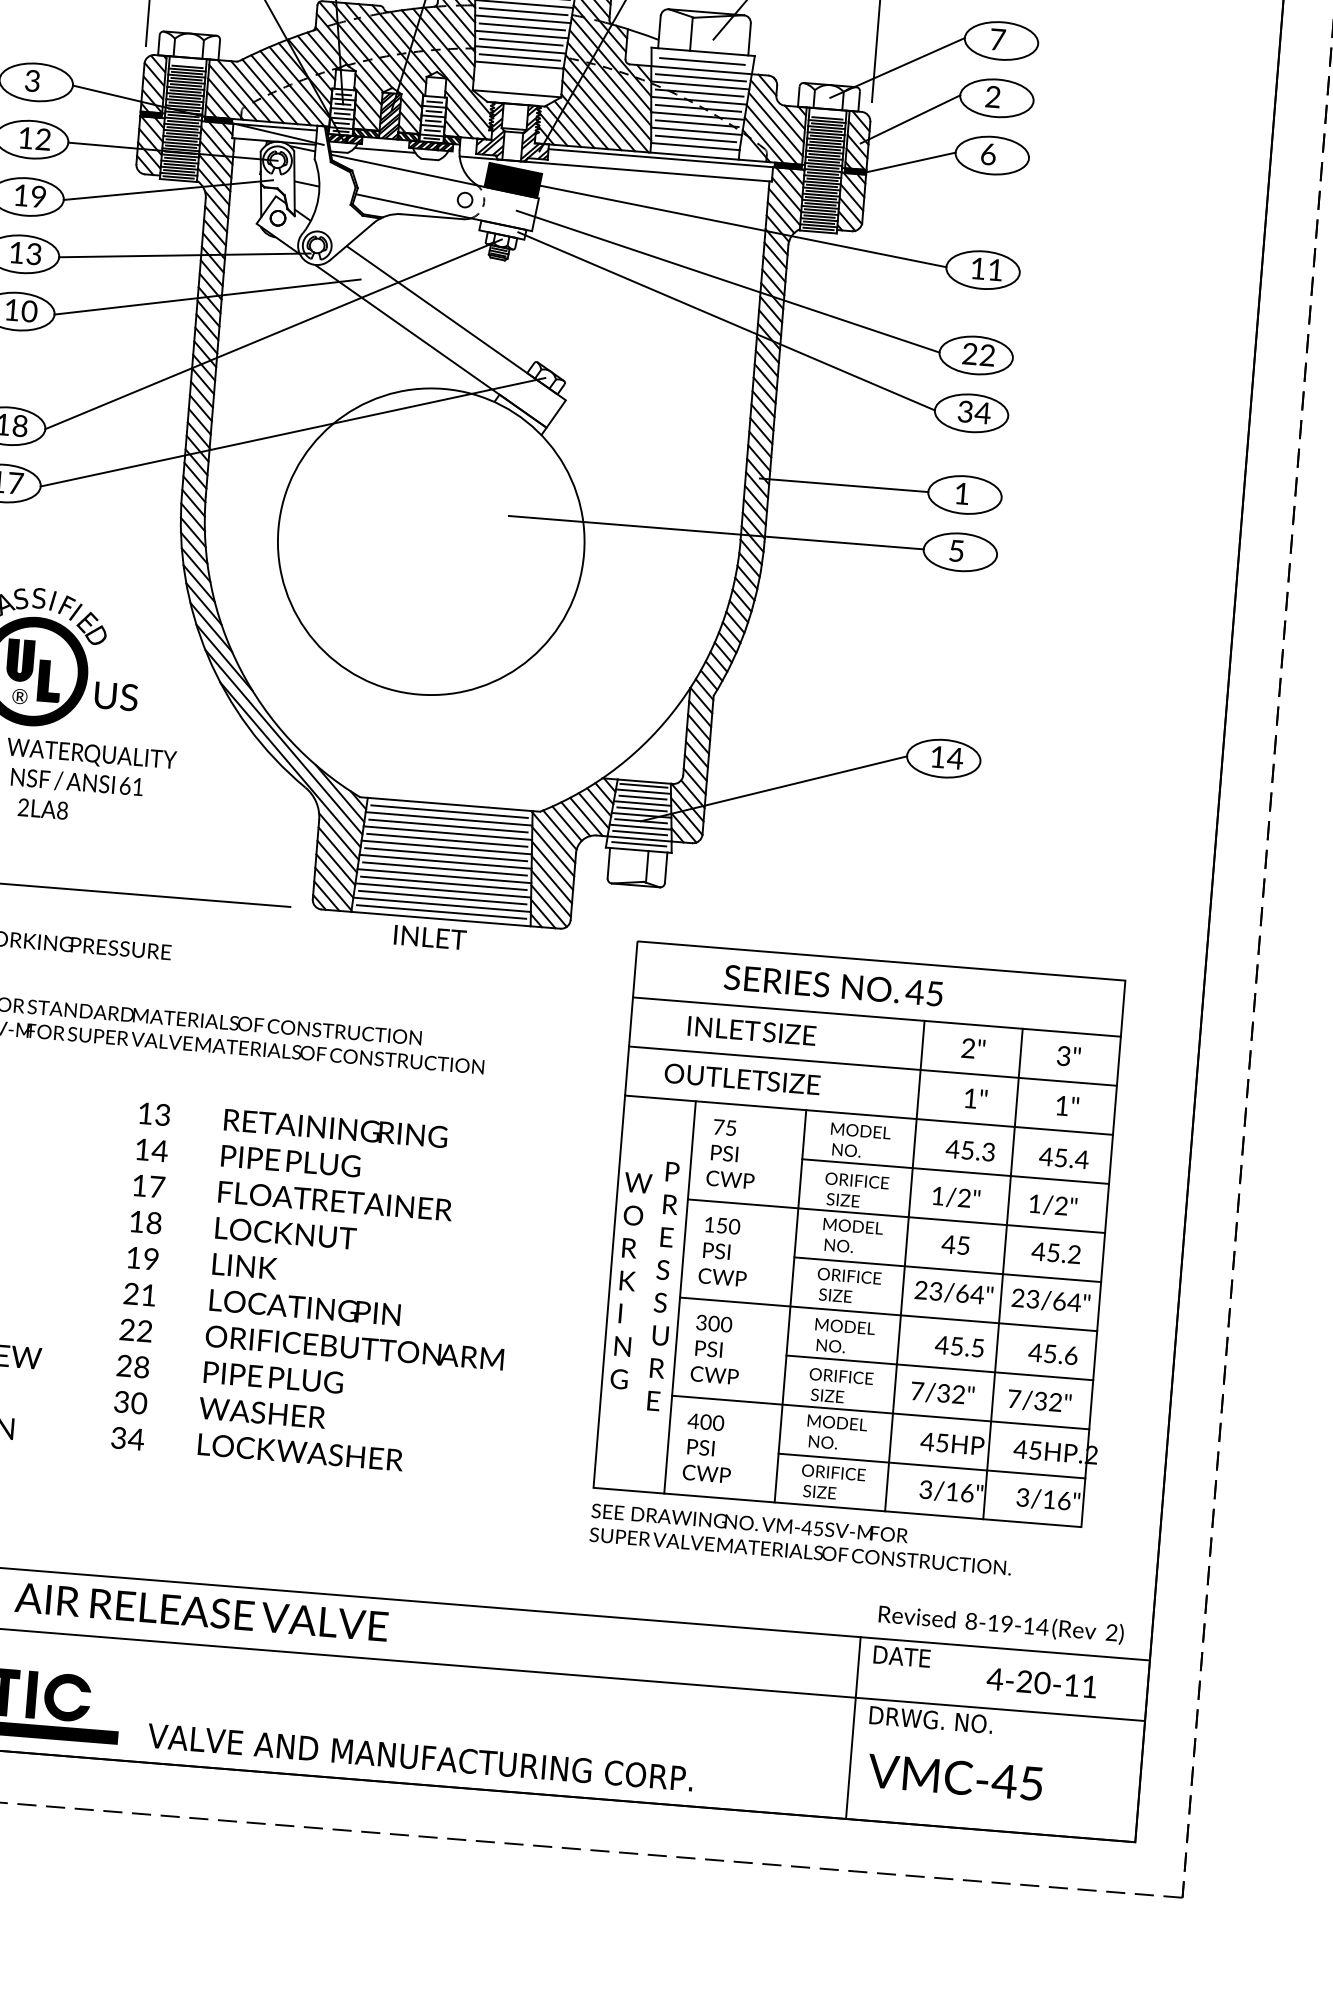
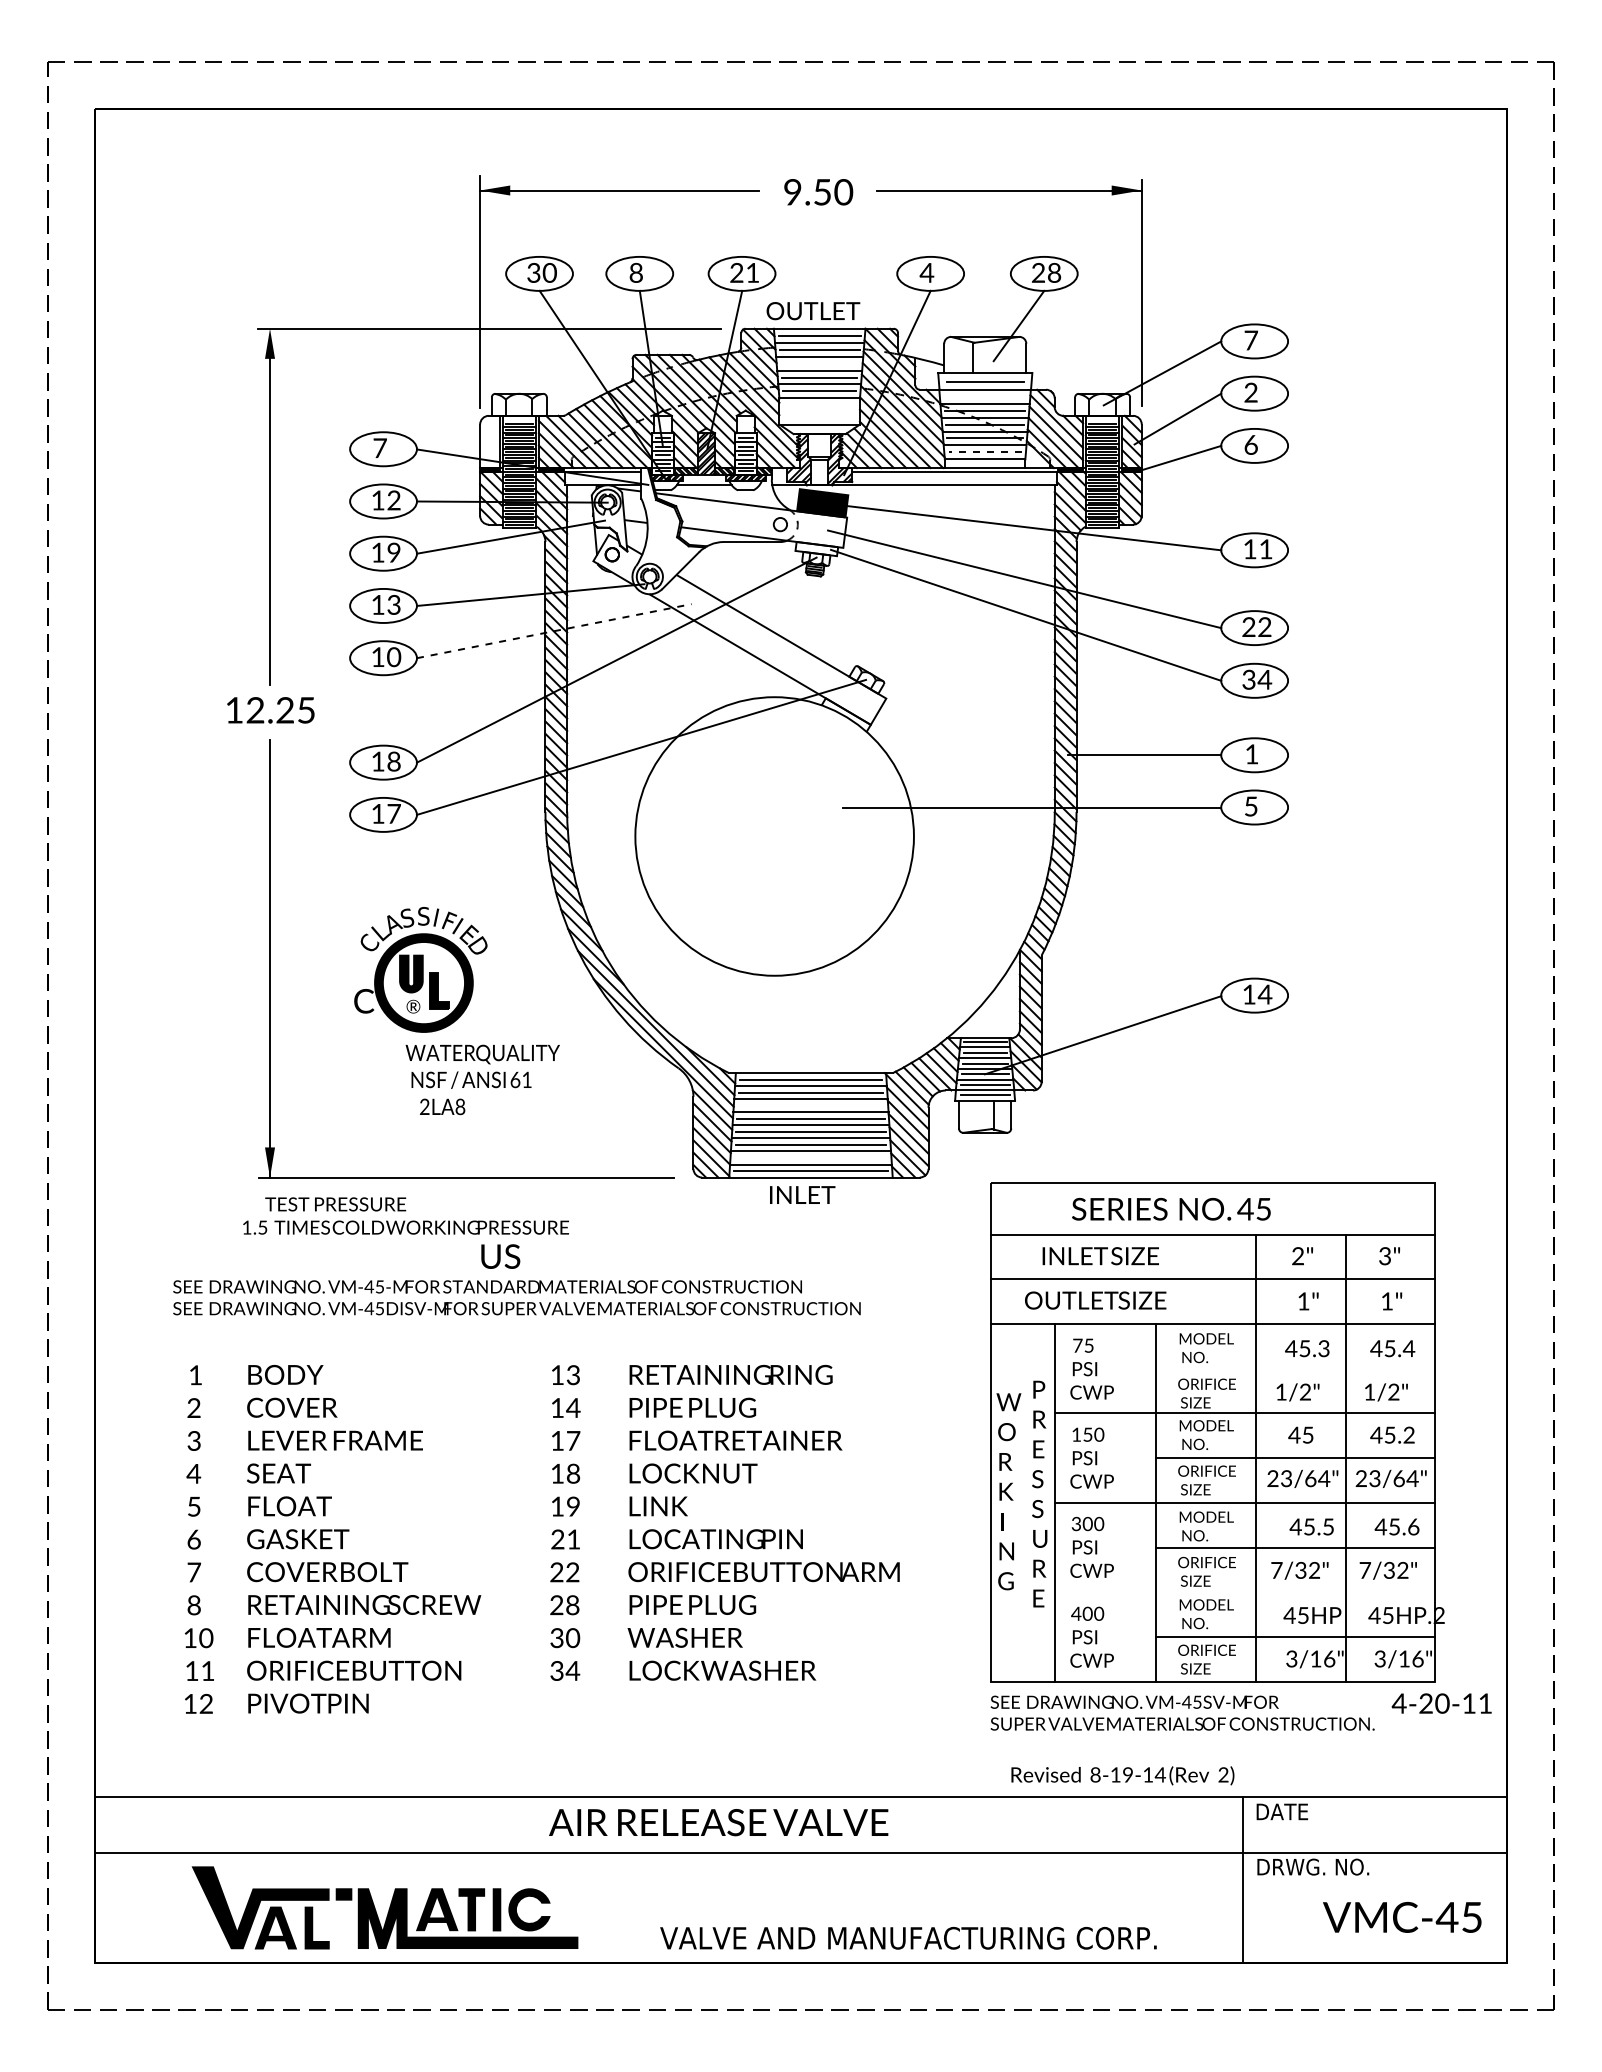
line: (522, 26) -> (819, 363), removed
line: (701, 77) -> (985, 396), removed
text: (31, 81) -> (379, 448), 3 -> 7
hatch: (153, 83) -> (489, 441), removed
line: (696, 139) -> (985, 452), solid -> dashed
line: (207, 297) -> (554, 631), solid -> dashed
text: (116, 696) -> (500, 1256), moved
line: (446, 840) -> (810, 1105), removed
line: (442, 897) -> (810, 1157), removed
line: (955, 1171) -> (1295, 1368), removed
line: (881, 1412) -> (1245, 1592), removed
text: (201, 1611) -> (718, 1822), moved
text: (1000, 1624) -> (1122, 1775), moved
text: (1041, 1682) -> (1441, 1703), moved
text: (420, 1756) -> (908, 1937), moved
text: (955, 1777) -> (1402, 1917), moved

